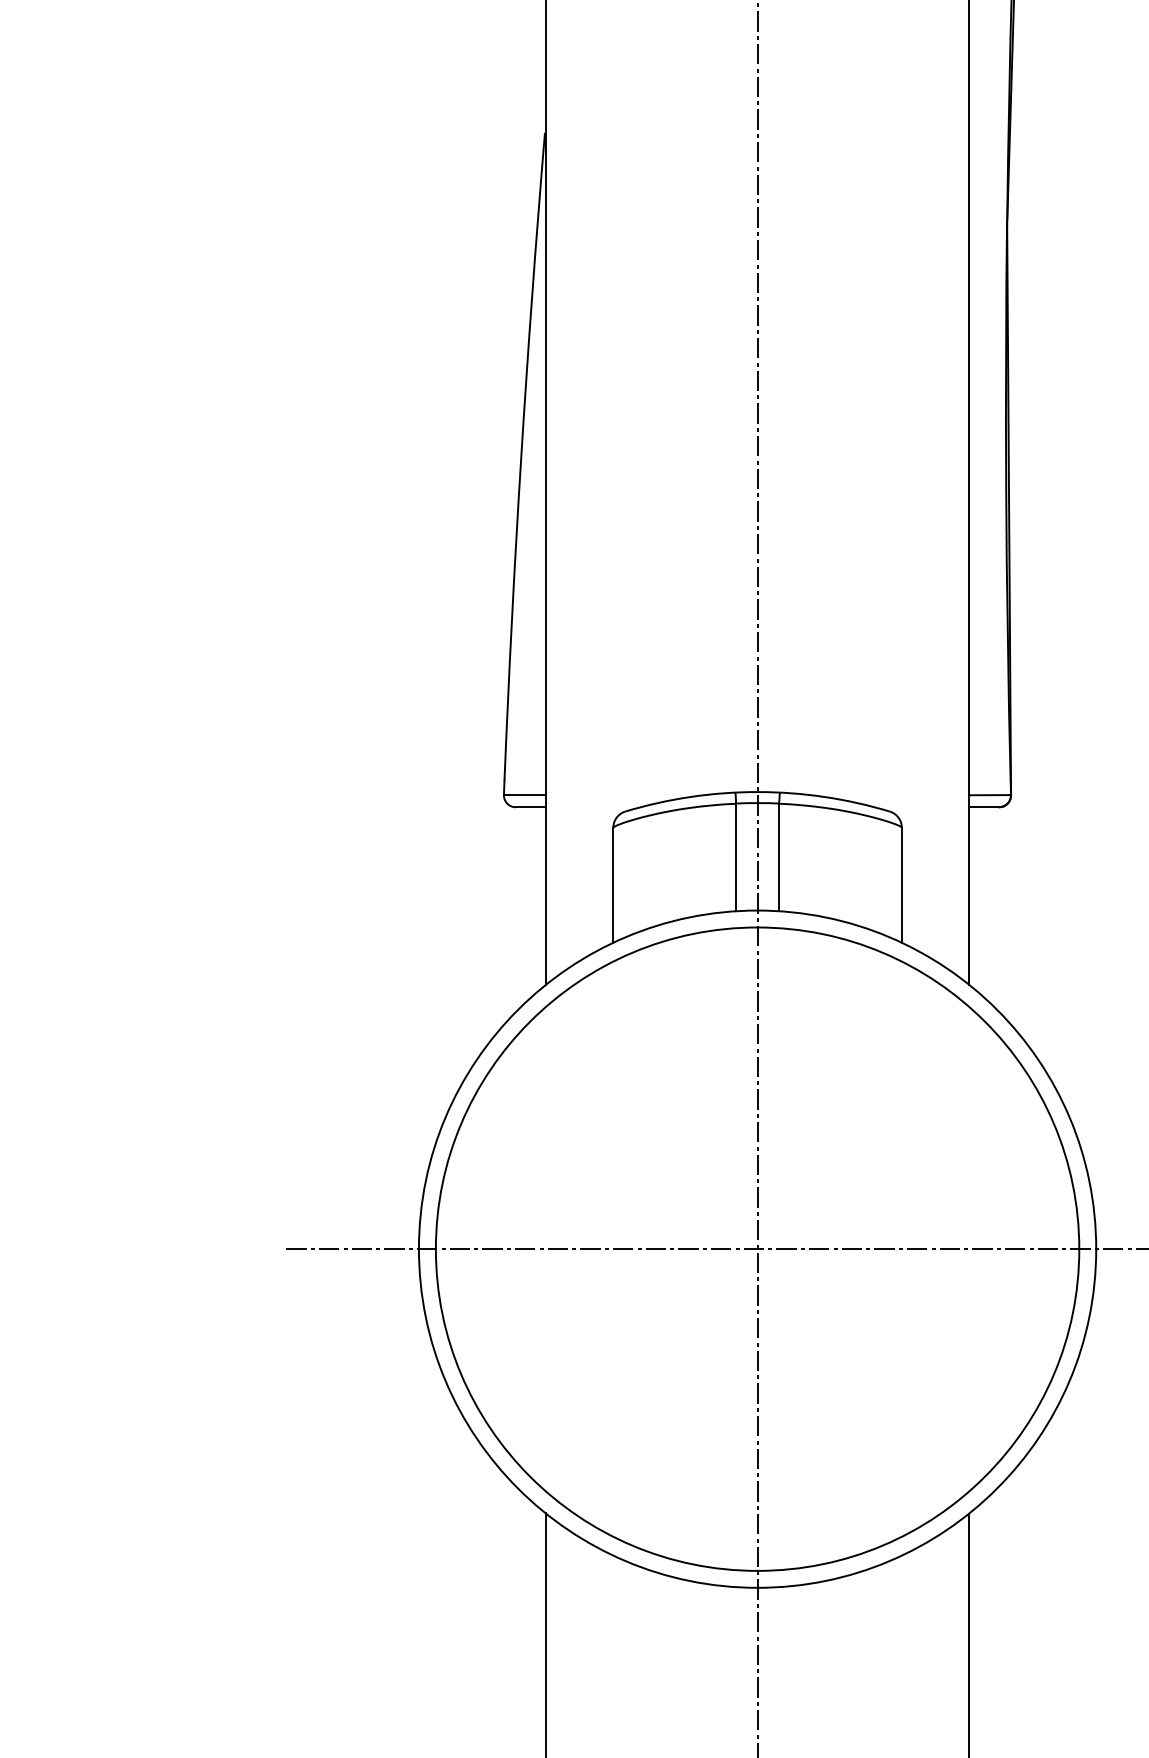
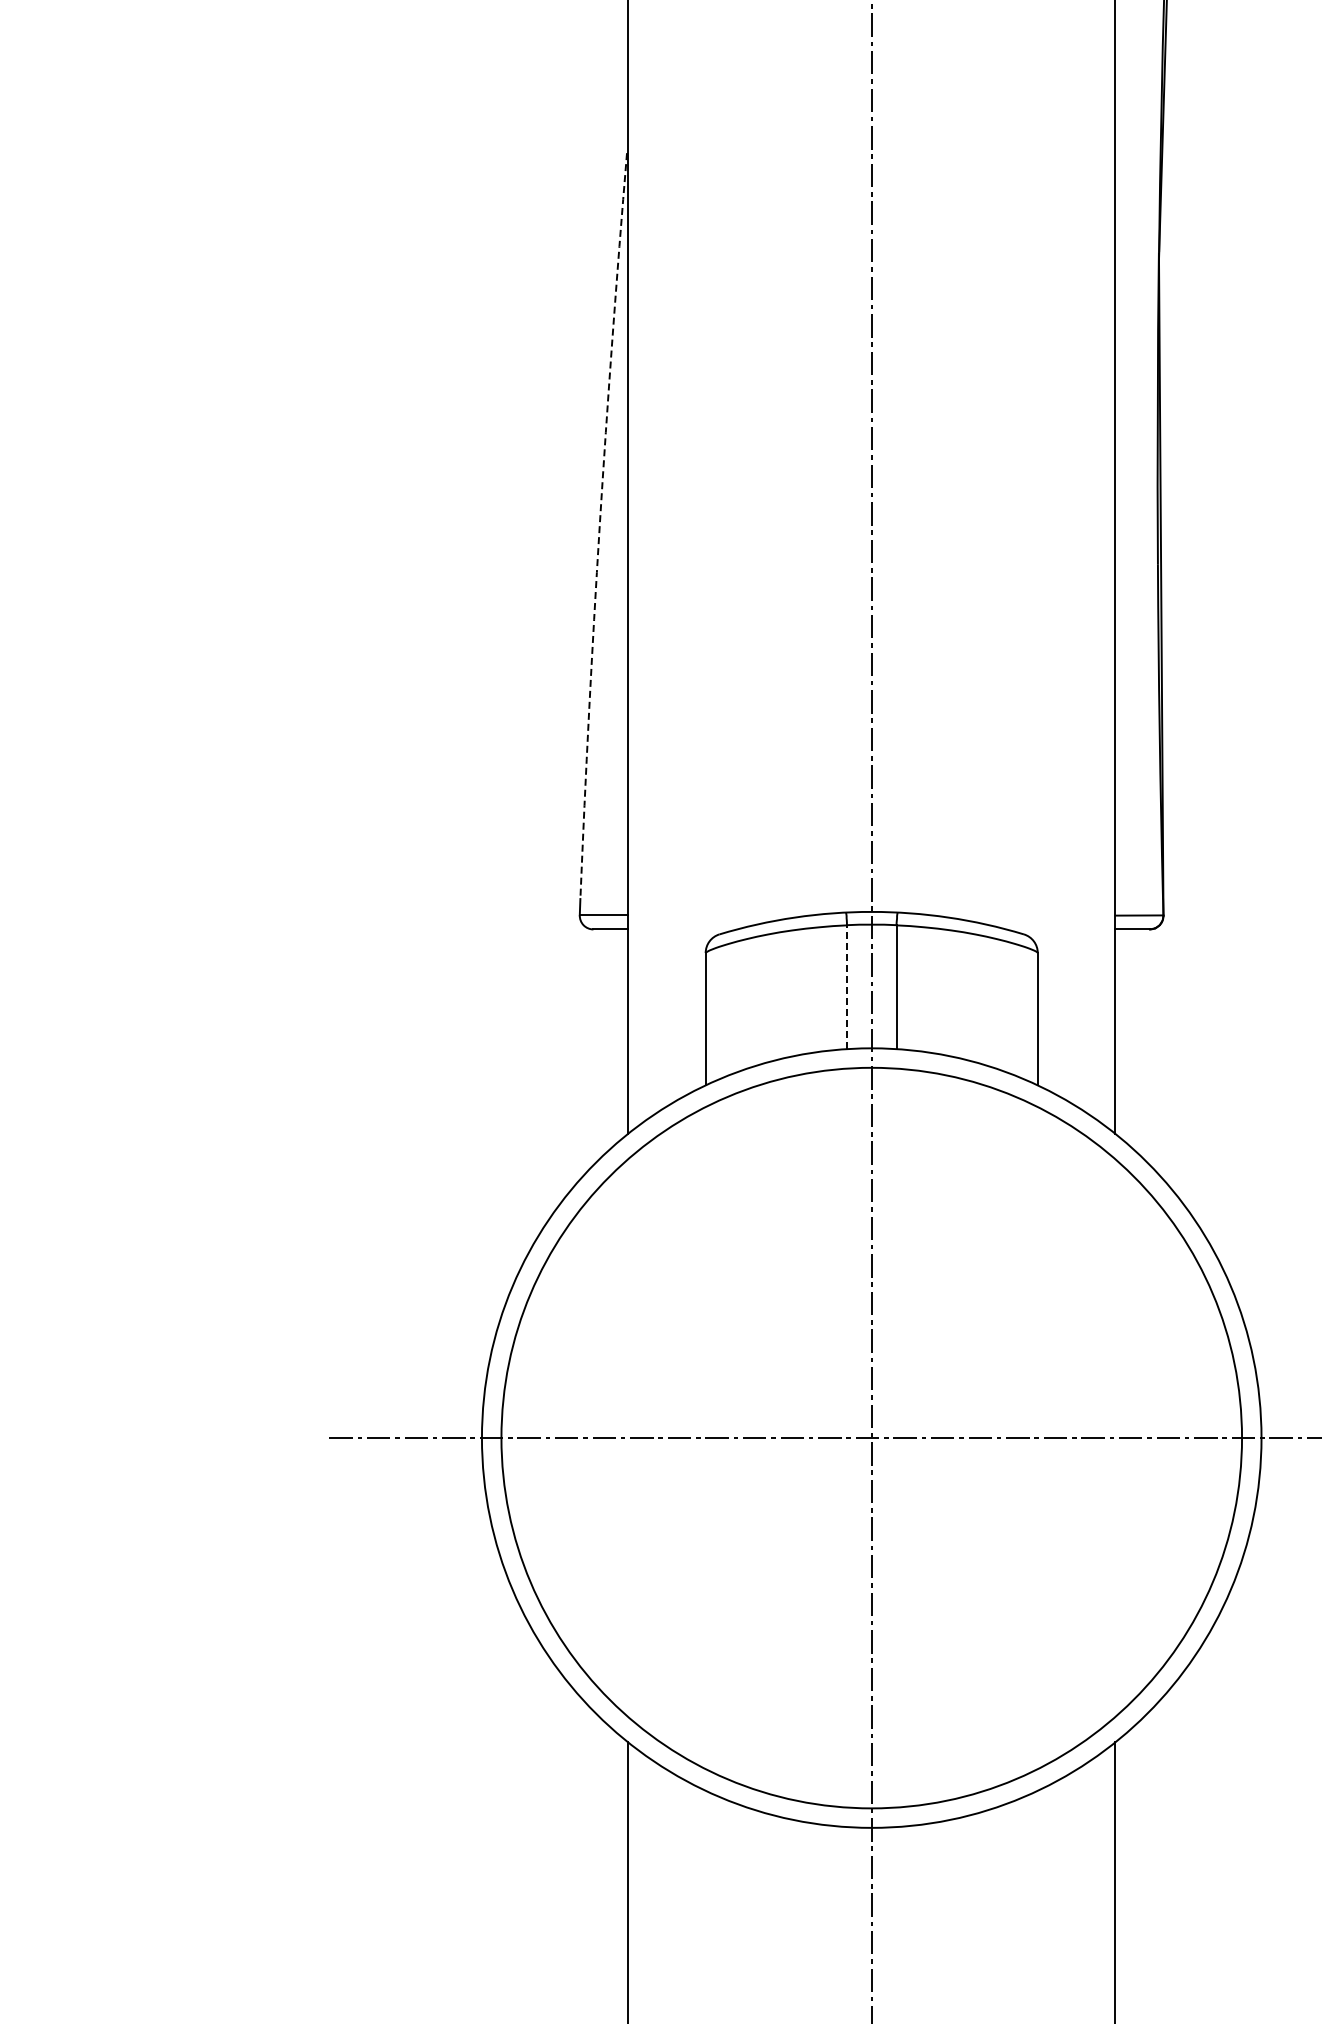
arc: (521, 456) -> (599, 525), solid -> dashed
line: (735, 857) -> (846, 987), solid -> dashed

